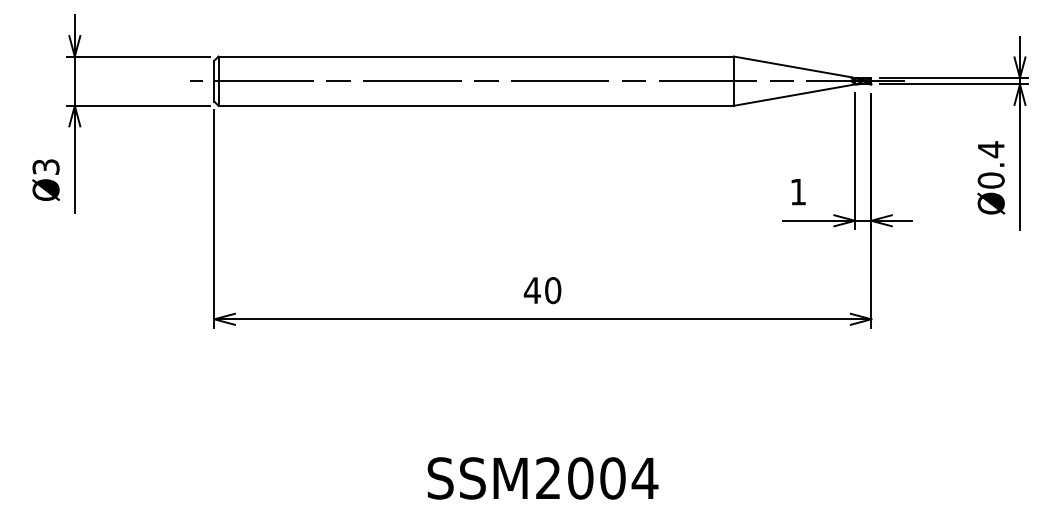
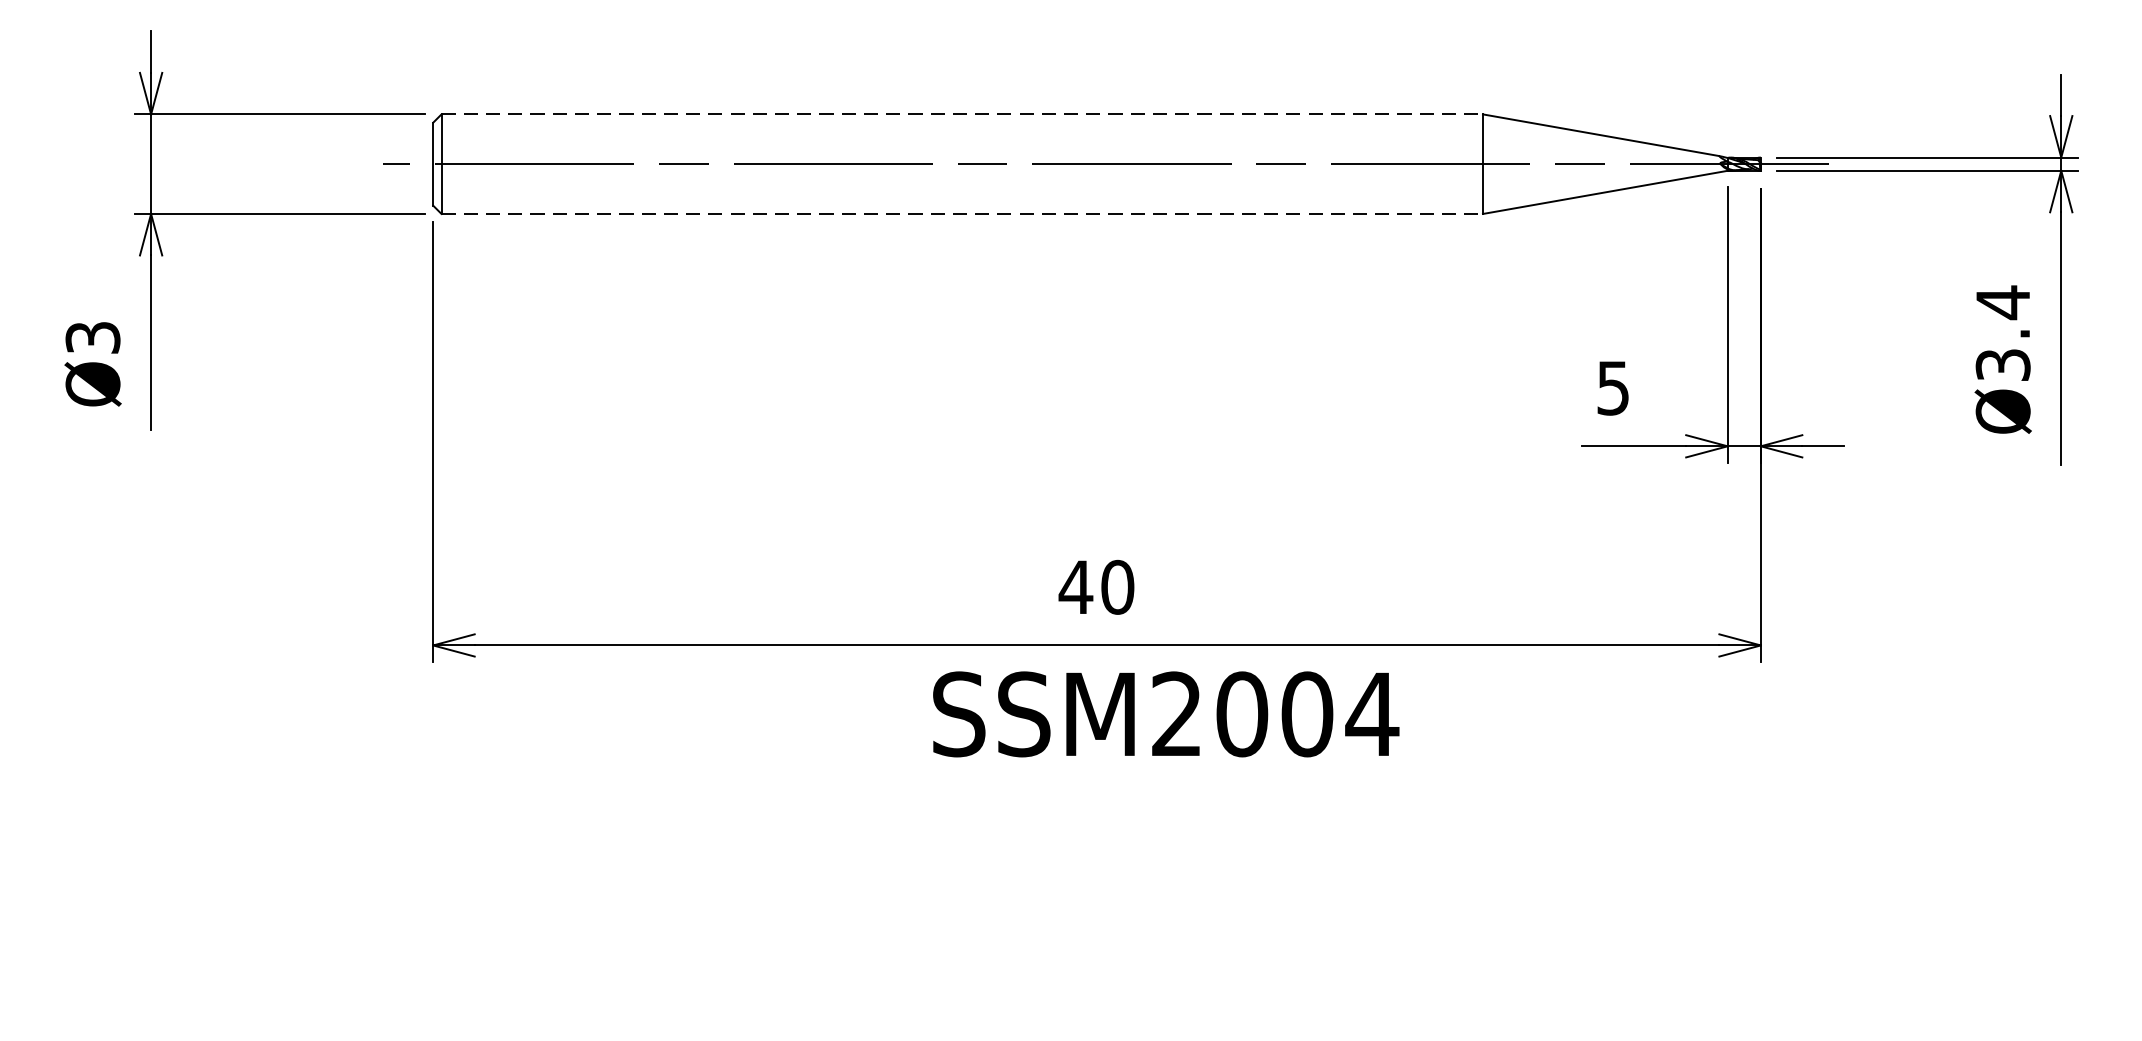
line: (476, 56) -> (962, 114), solid -> dashed
line: (476, 105) -> (962, 213), solid -> dashed
text: (990, 180) -> (2001, 364), Ø0.4 -> Ø3.4
text: (797, 192) -> (1611, 389), 1 -> 5
text: (542, 478) -> (1164, 714), moved

